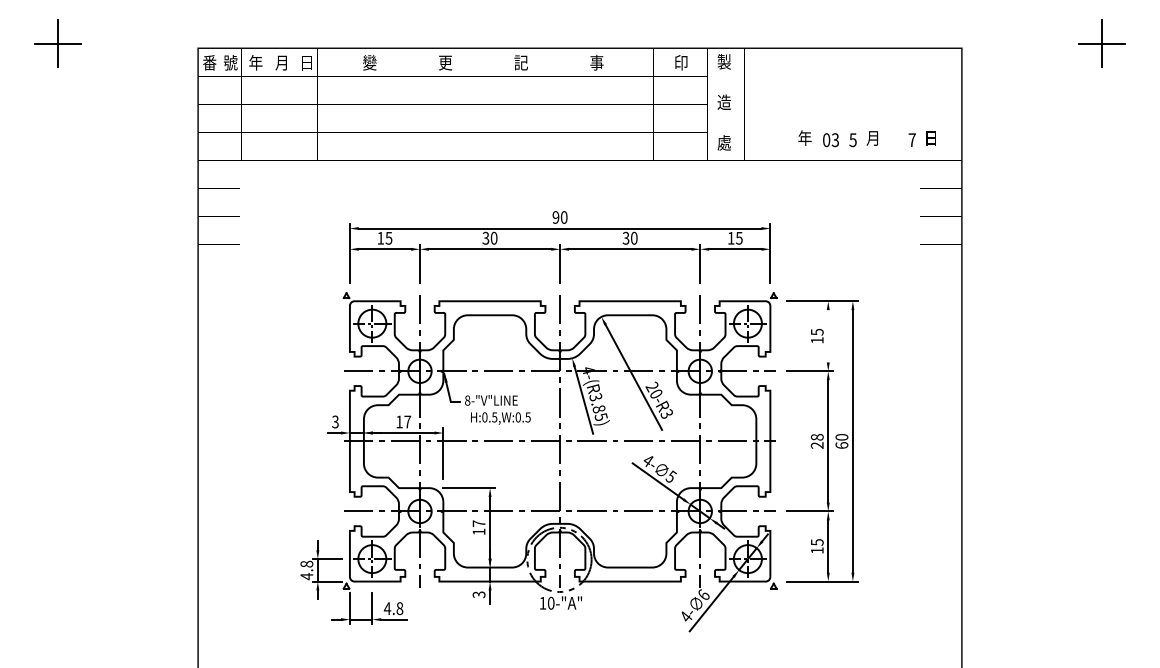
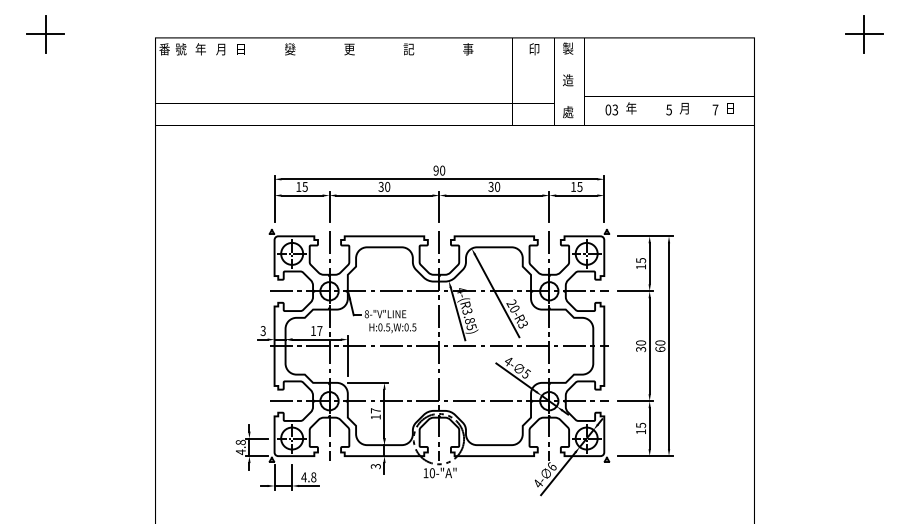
text: (830, 139) -> (611, 109), moved
line: (828, 335) -> (649, 263), added
text: (817, 441) -> (641, 346), 28 -> 30

